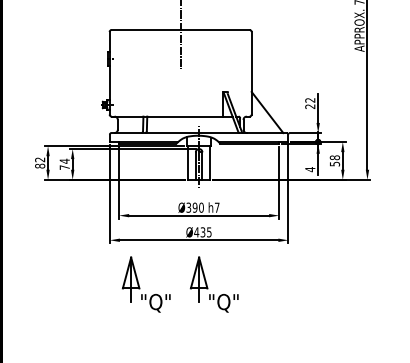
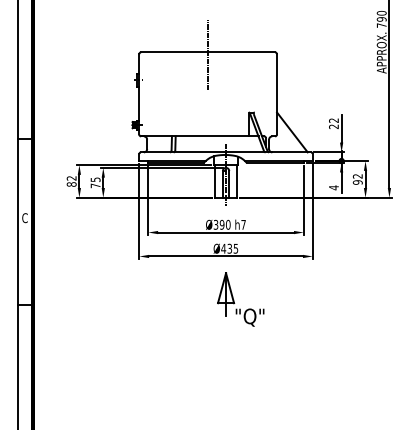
text: (64, 160) -> (95, 179), 74 -> 75
text: (334, 160) -> (357, 179), 58 -> 92
part: (139, 285) -> (168, 300), removed

